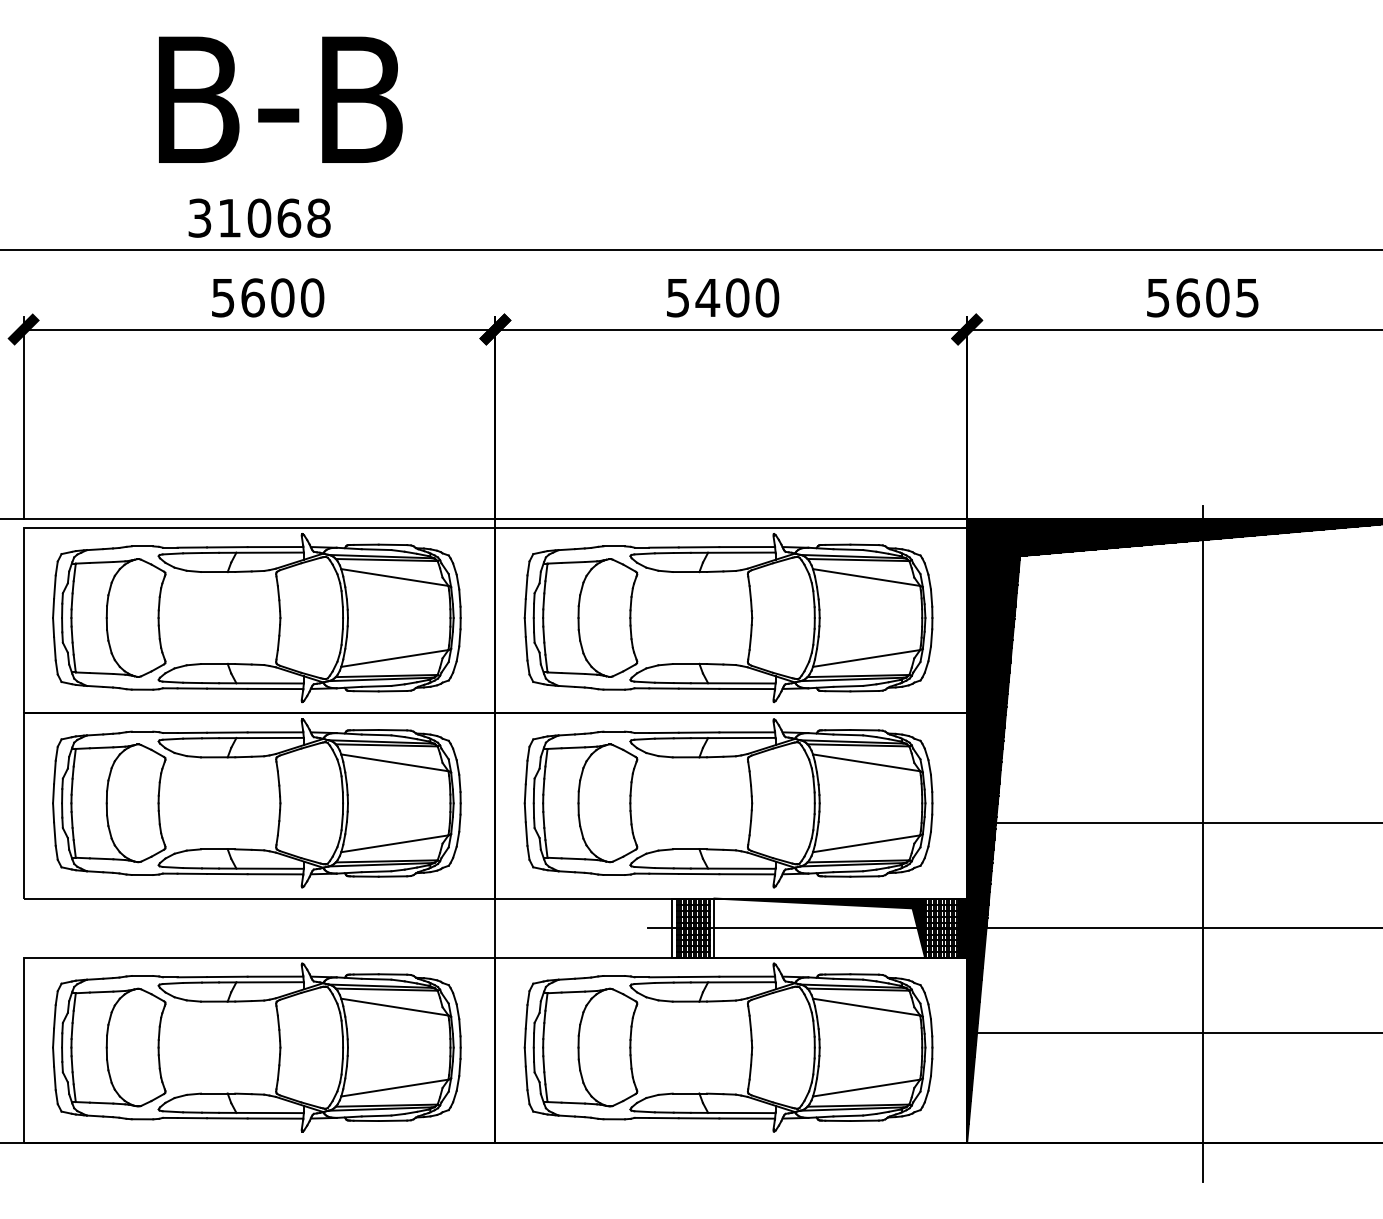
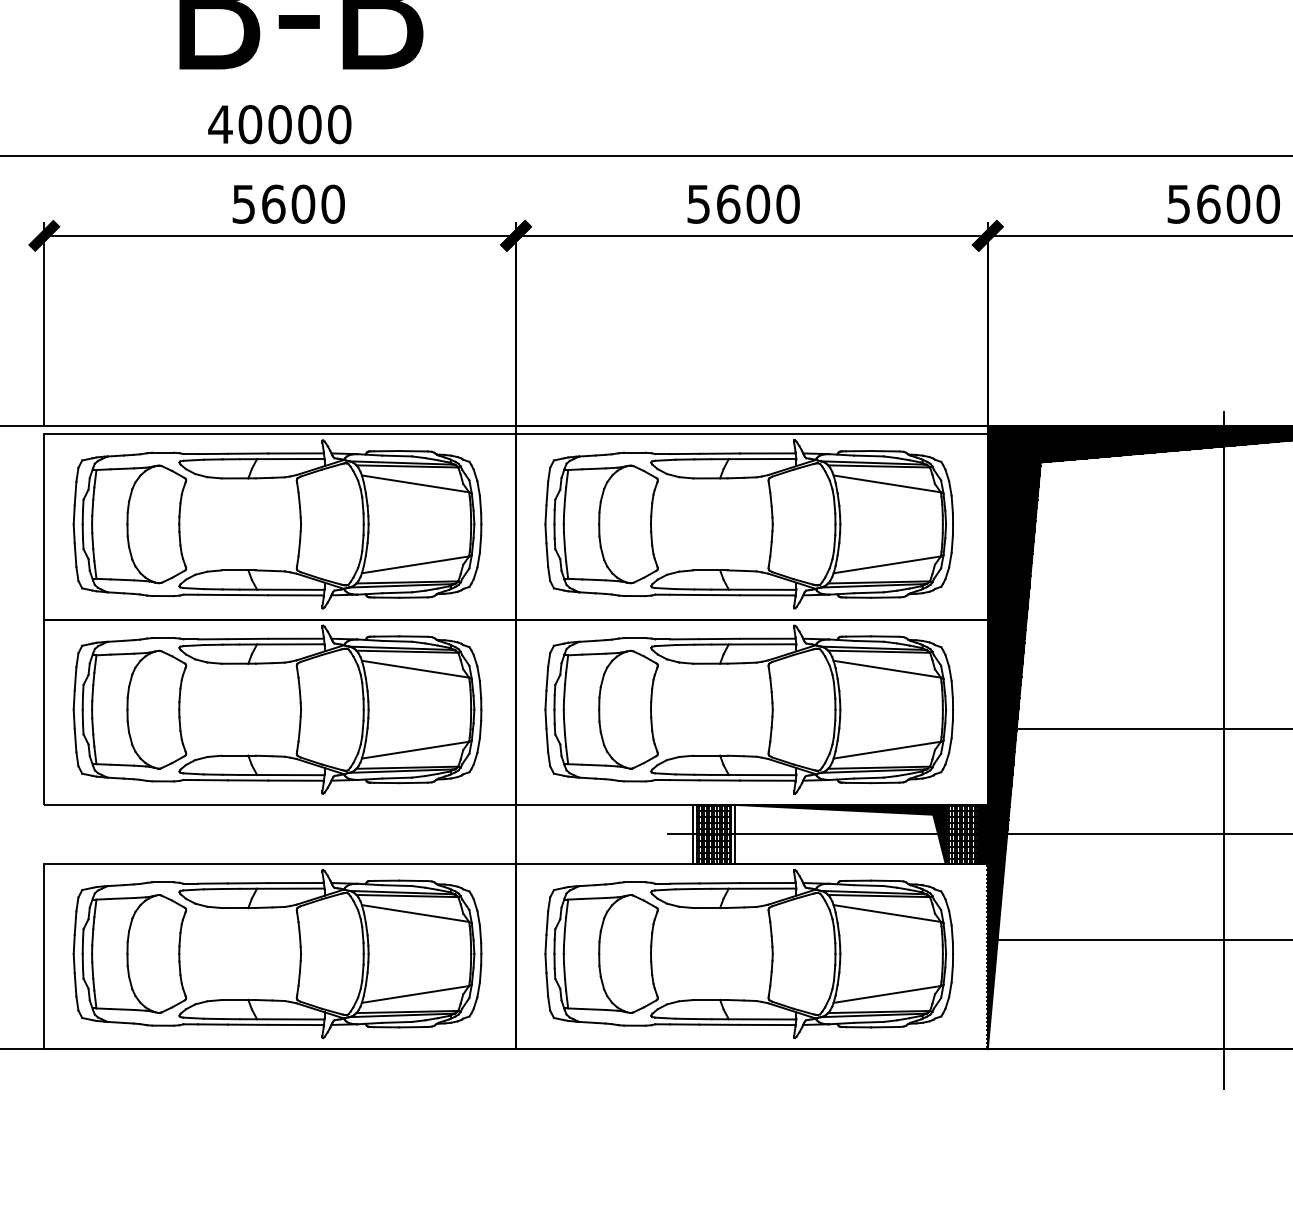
text: (258, 217) -> (279, 123), 31068 -> 40000
text: (707, 297) -> (728, 203), 5400 -> 5600
text: (1247, 297) -> (1268, 203), 5605 -> 5600

